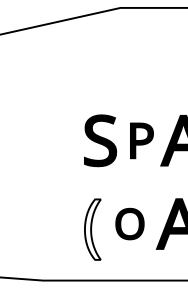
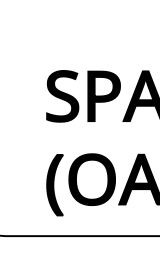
part: (141, 140) -> (103, 96), size x1.43
part: (129, 223) -> (91, 179), size x1.67
fill: (92, 229) -> (54, 185), added

